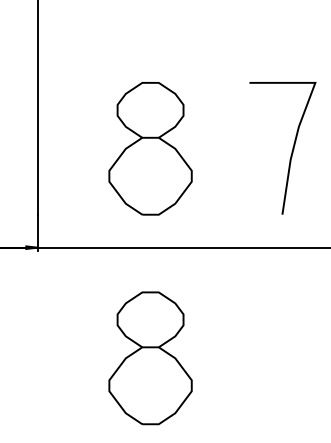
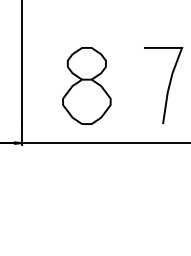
part: (149, 357) -> (86, 206), removed

